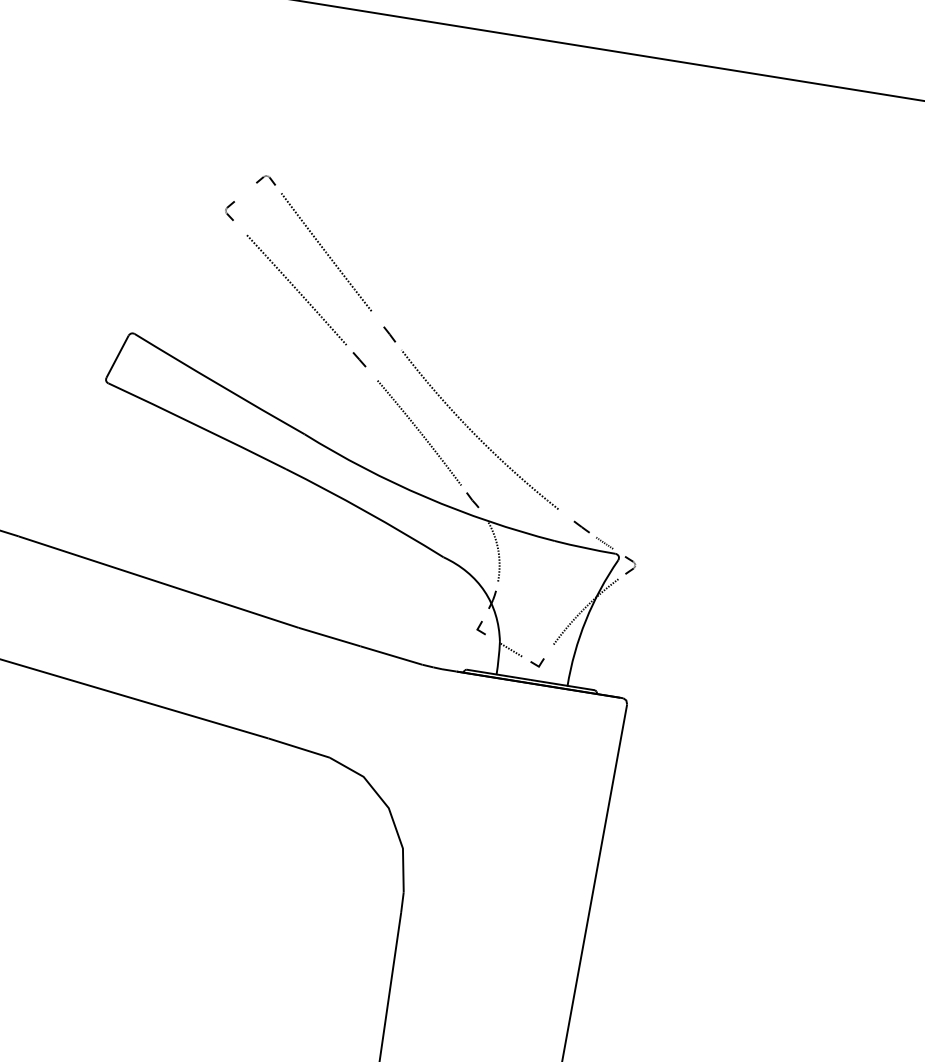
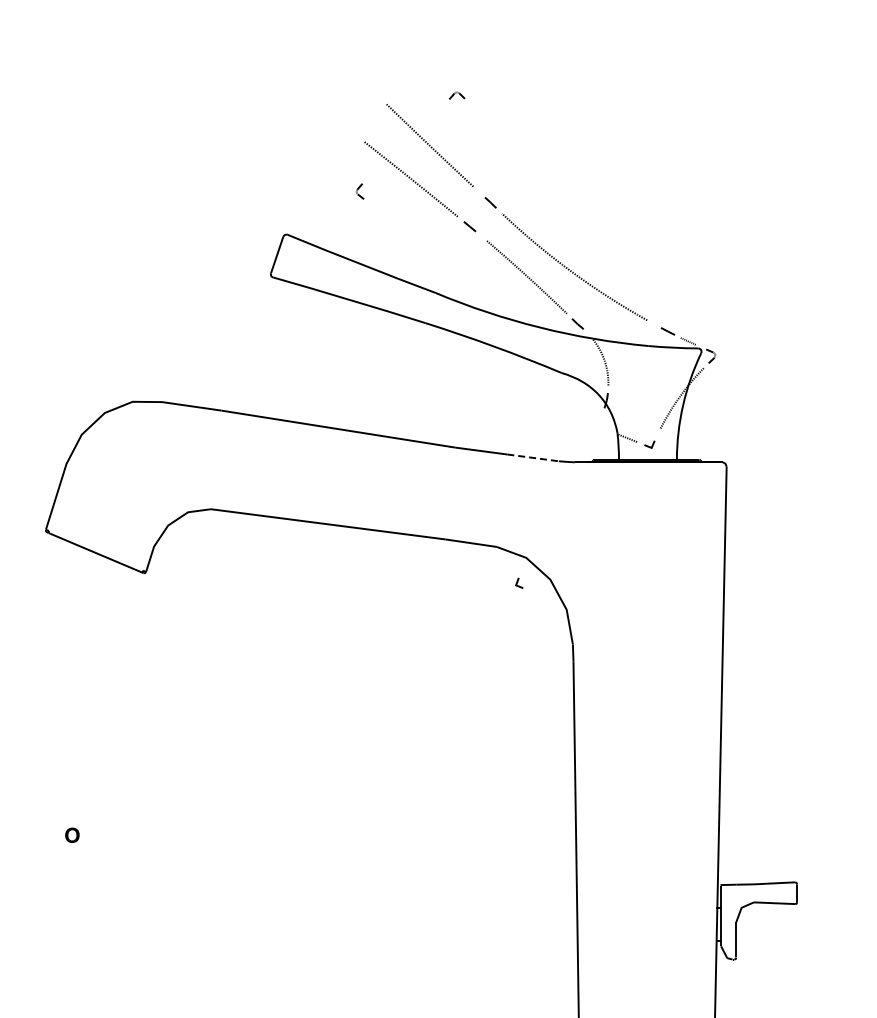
part: (267, 179) -> (457, 95), moved
part: (229, 210) -> (359, 191), moved
curve: (480, 626) -> (518, 582), moved
line: (392, 655) -> (533, 457), solid -> dashed

